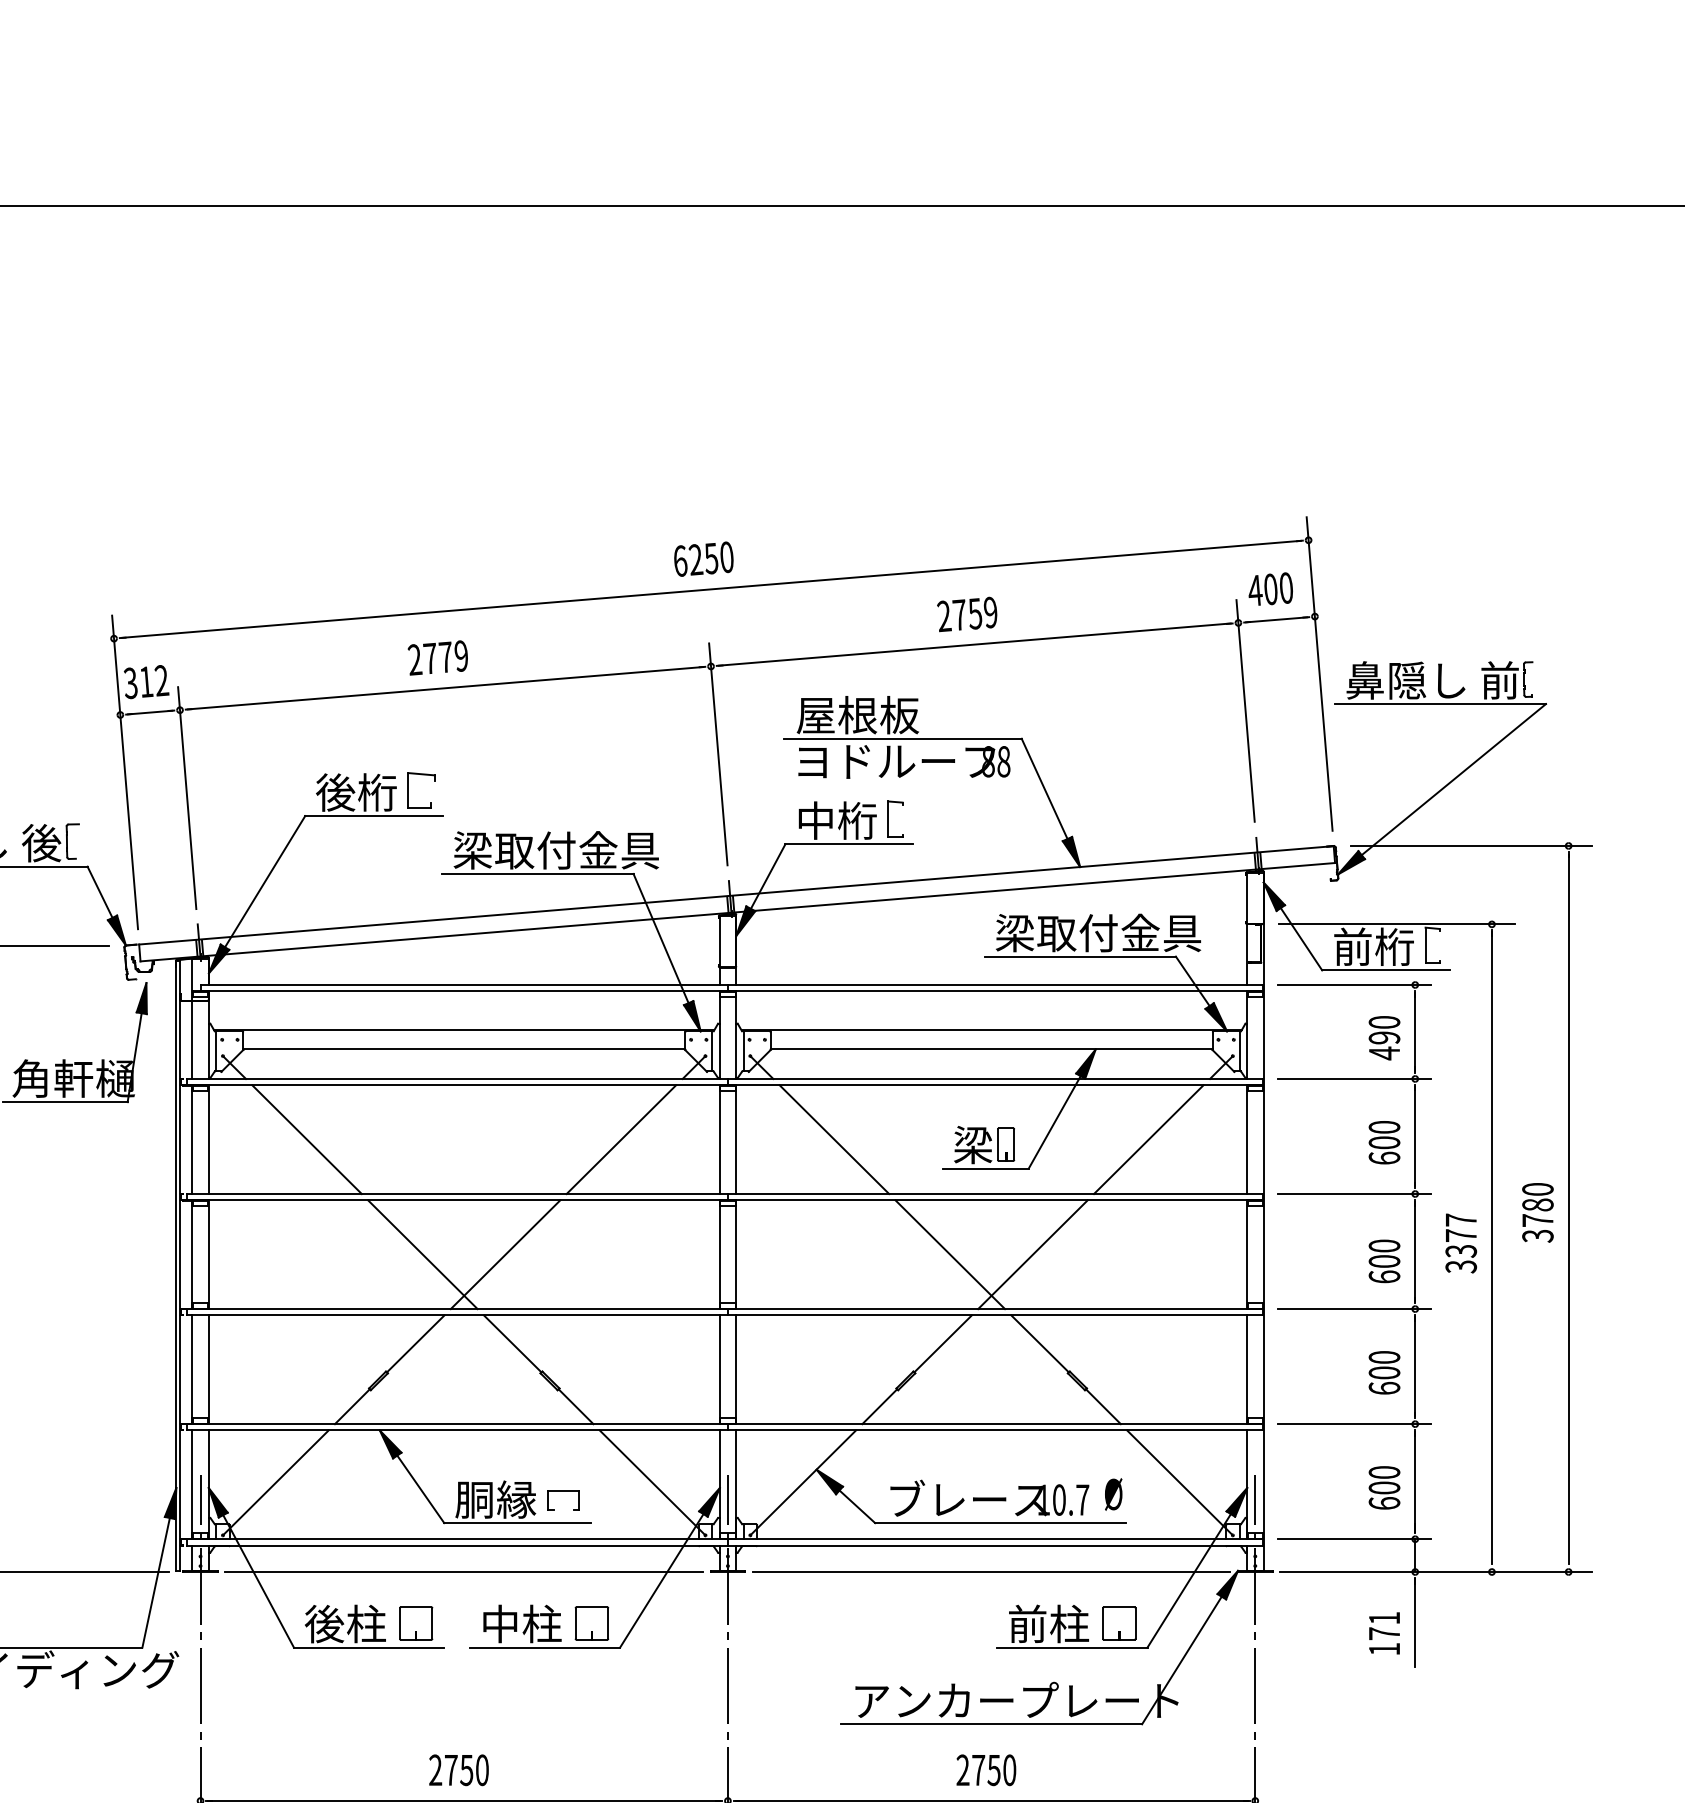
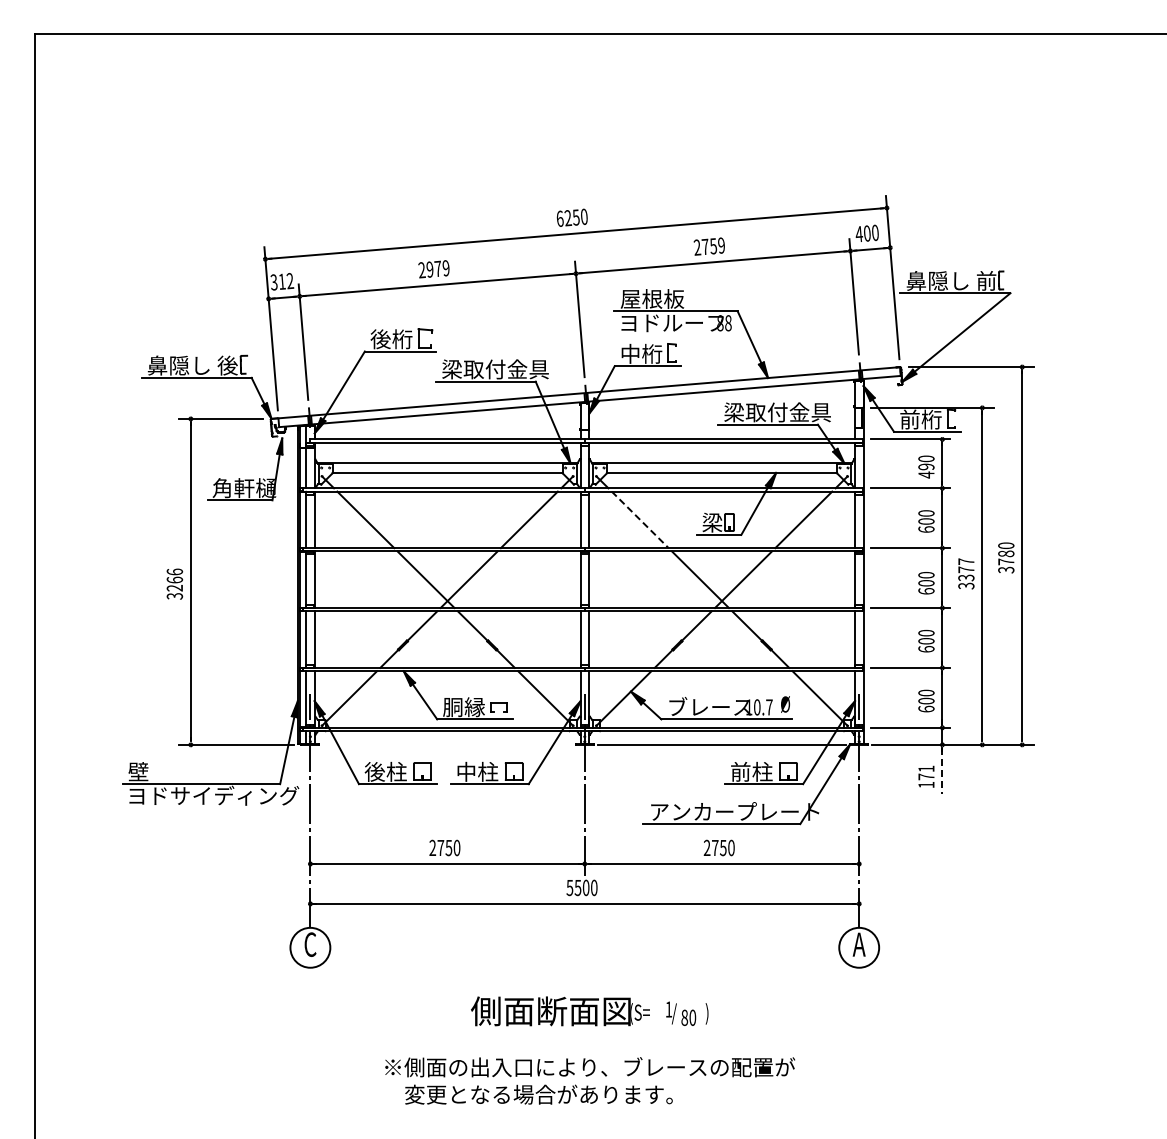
text: (429, 658) -> (429, 269), 2779 -> 2979
line: (834, 1140) -> (640, 520), solid -> dashed
line: (464, 1571) -> (447, 744), removed
line: (1415, 1623) -> (942, 771), solid -> dashed

